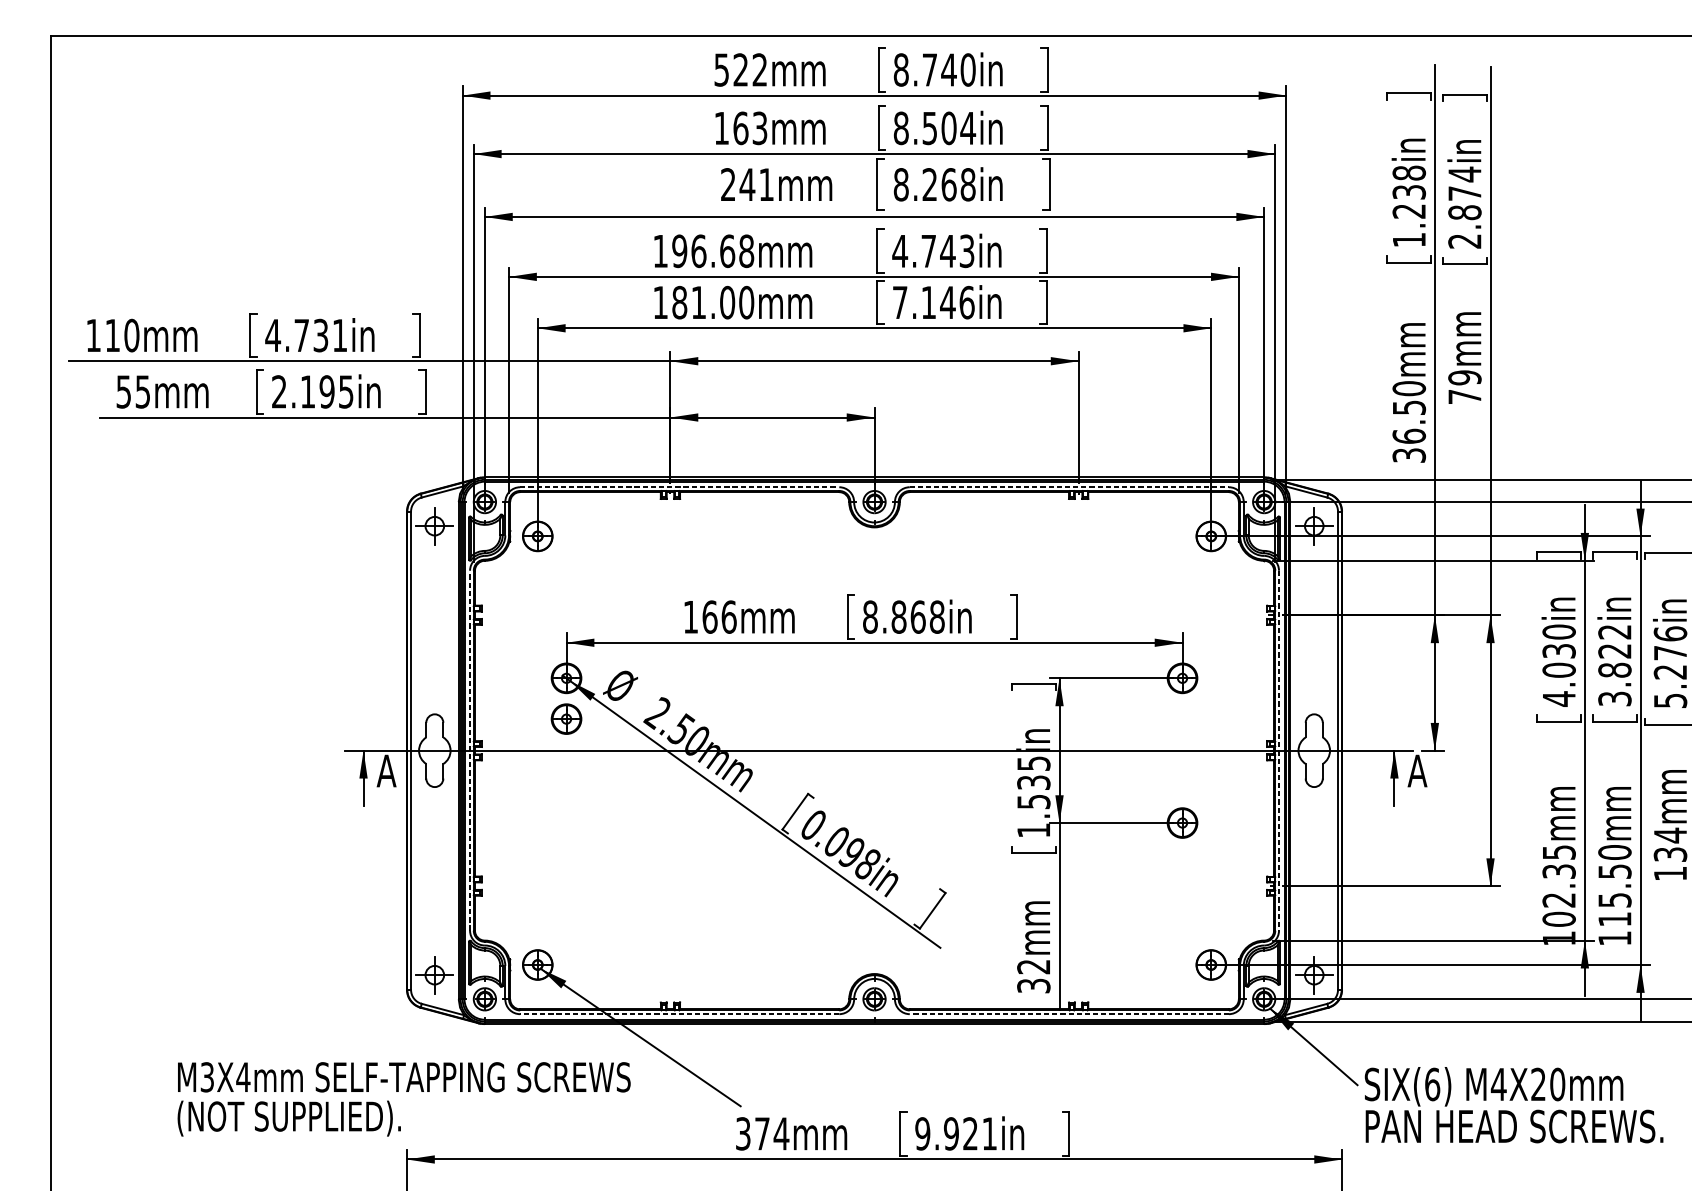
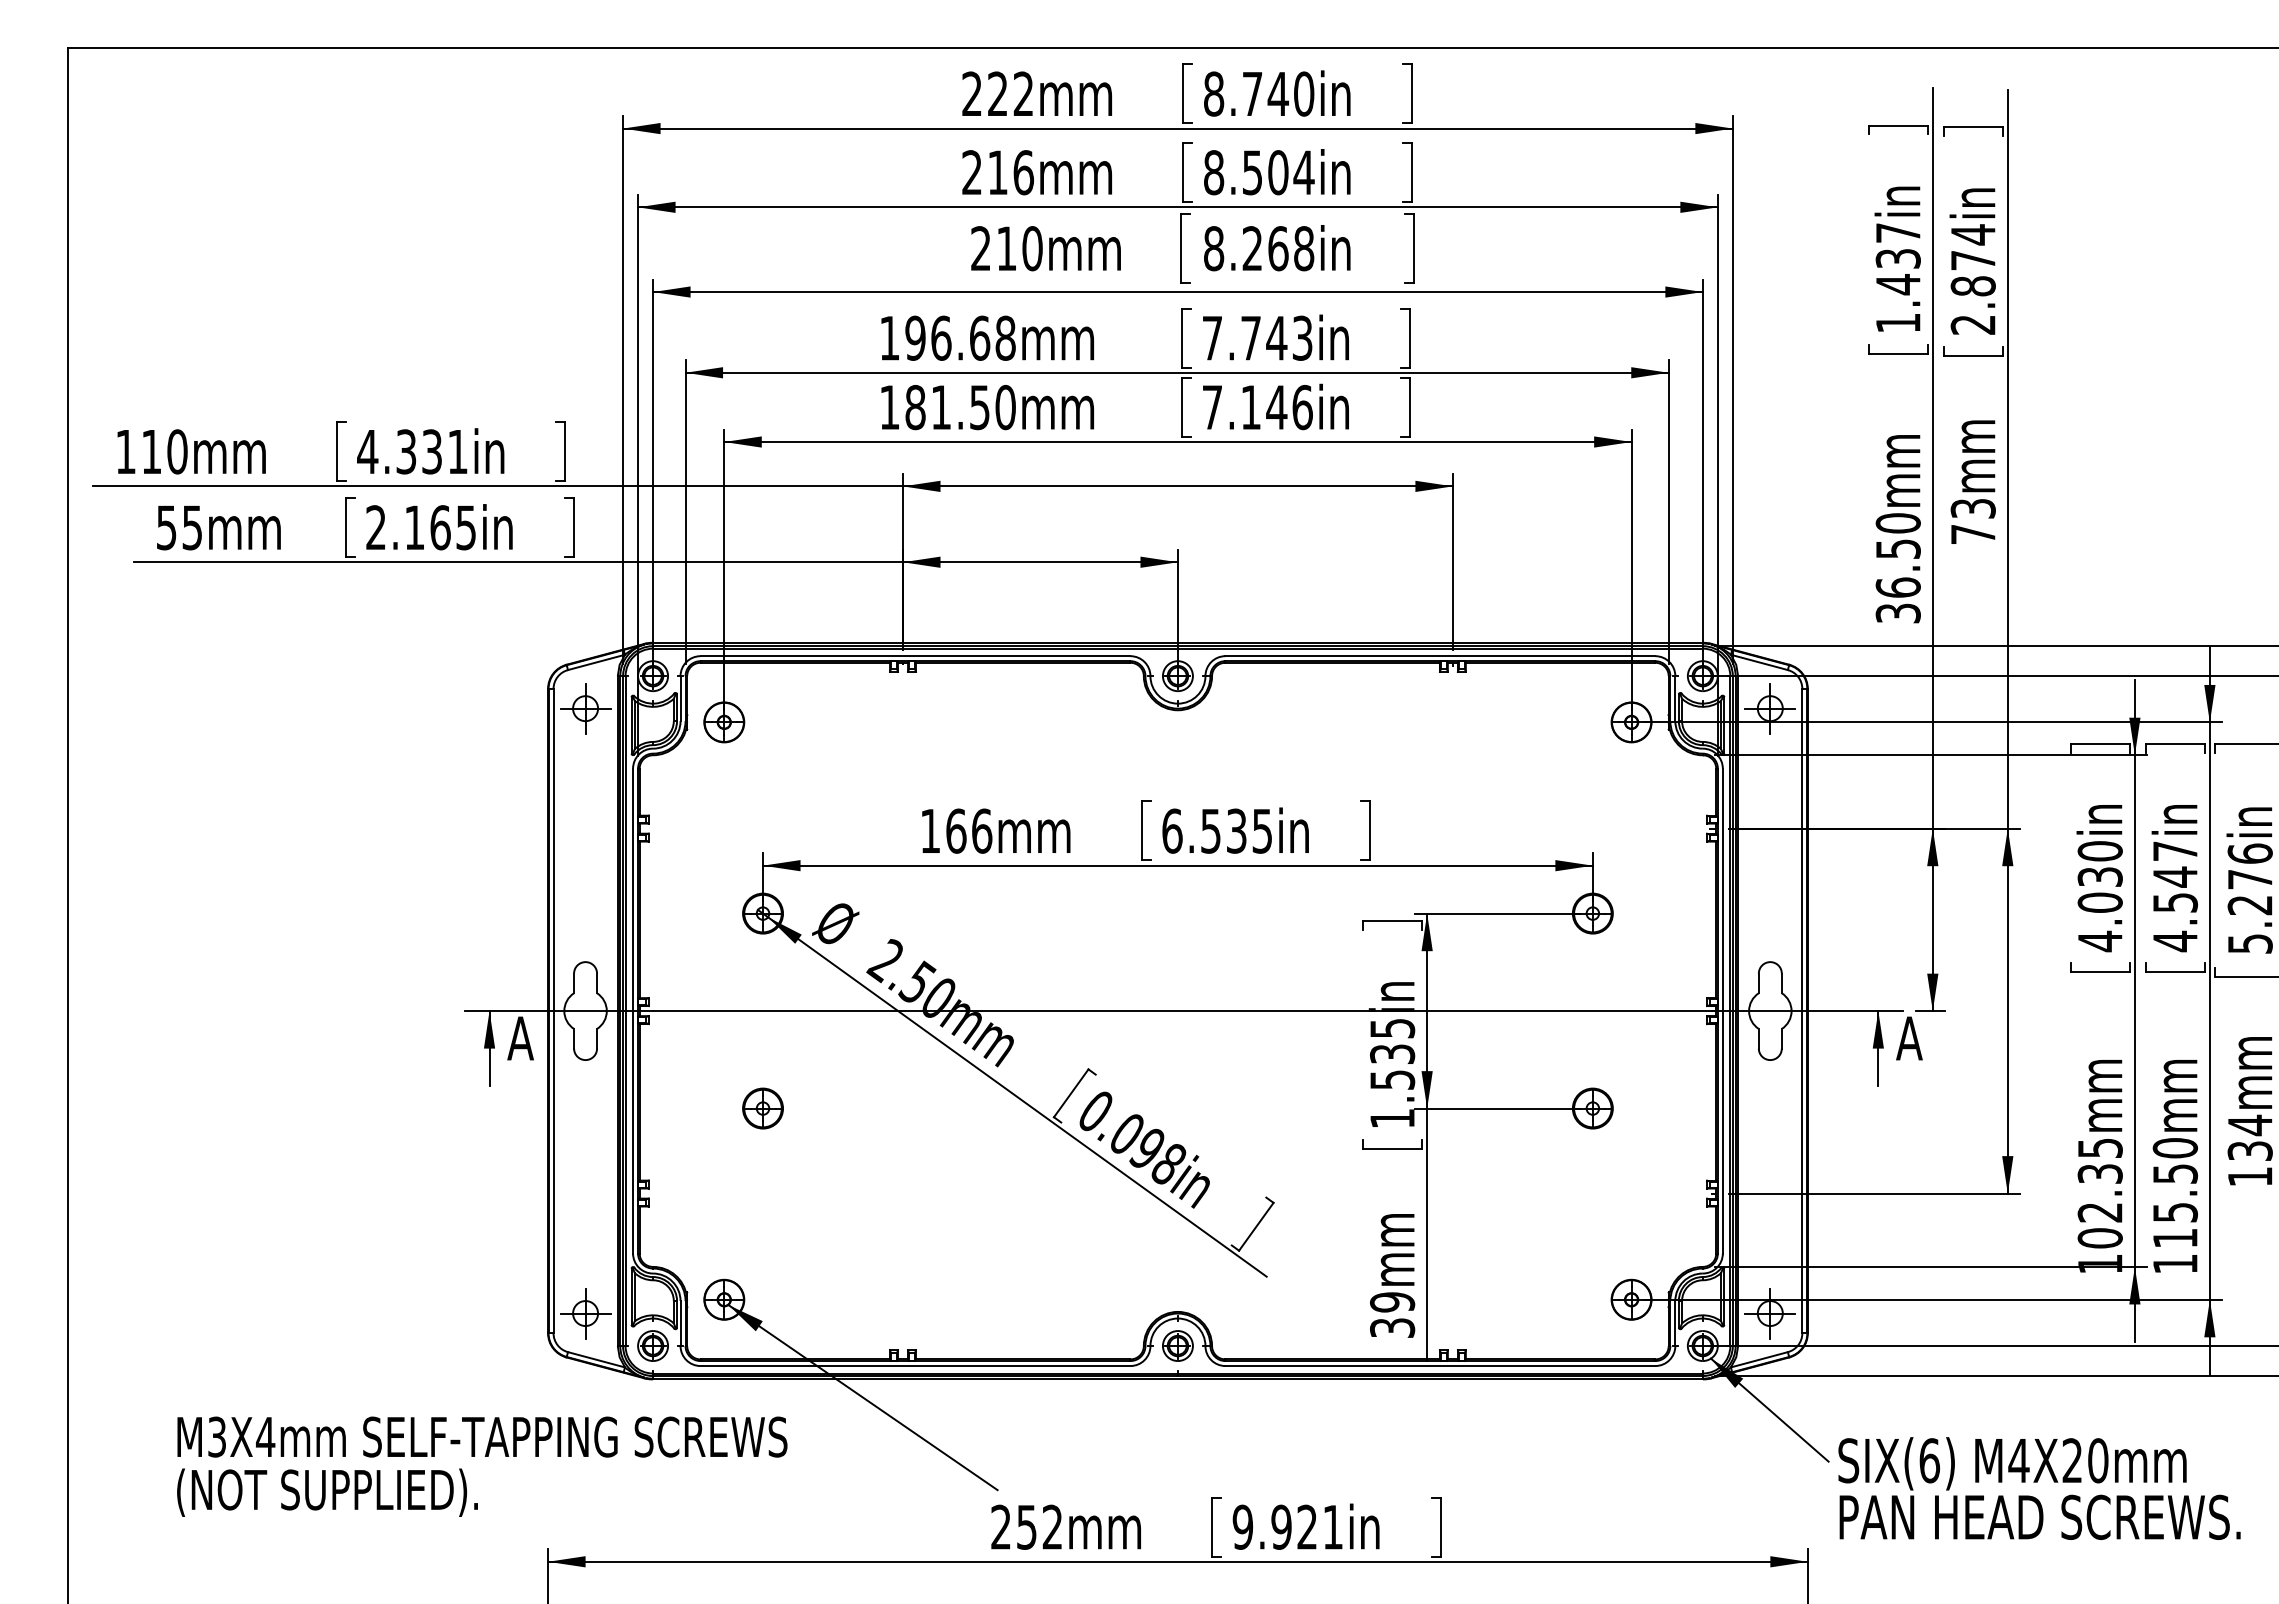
text: (721, 69) -> (971, 93), 522mm -> 222mm
text: (741, 128) -> (998, 172), 163mm -> 216mm
text: (756, 184) -> (1019, 248), 241mm -> 210mm
text: (1408, 192) -> (1897, 259), 1.238in -> 1.437in
text: (900, 251) -> (1212, 338), 4.743in -> 7.743in
text: (727, 302) -> (979, 407), 181.00mm -> 181.50mm
text: (301, 335) -> (406, 451), 4.731in -> 4.331in
text: (1464, 377) -> (1972, 508), 79mm -> 73mm
text: (327, 391) -> (440, 527), 2.195in -> 2.165in
line: (679, 487) -> (915, 656), dashed -> solid
line: (1069, 487) -> (1440, 656), dashed -> solid
text: (903, 616) -> (1217, 830), 8.868in -> 6.535in
text: (1615, 665) -> (2175, 896), 3.822in -> 4.547in
part: (566, 719) -> (762, 1108), moved
line: (470, 750) -> (633, 1010), dashed -> solid
line: (1278, 751) -> (1722, 1011), dashed -> solid
text: (1033, 967) -> (1392, 1302), 32mm -> 39mm
line: (679, 1014) -> (915, 1366), dashed -> solid
line: (1069, 1014) -> (1440, 1366), dashed -> solid
text: (404, 1099) -> (482, 1466), moved
text: (762, 1133) -> (1027, 1526), 374mm -> 252mm

